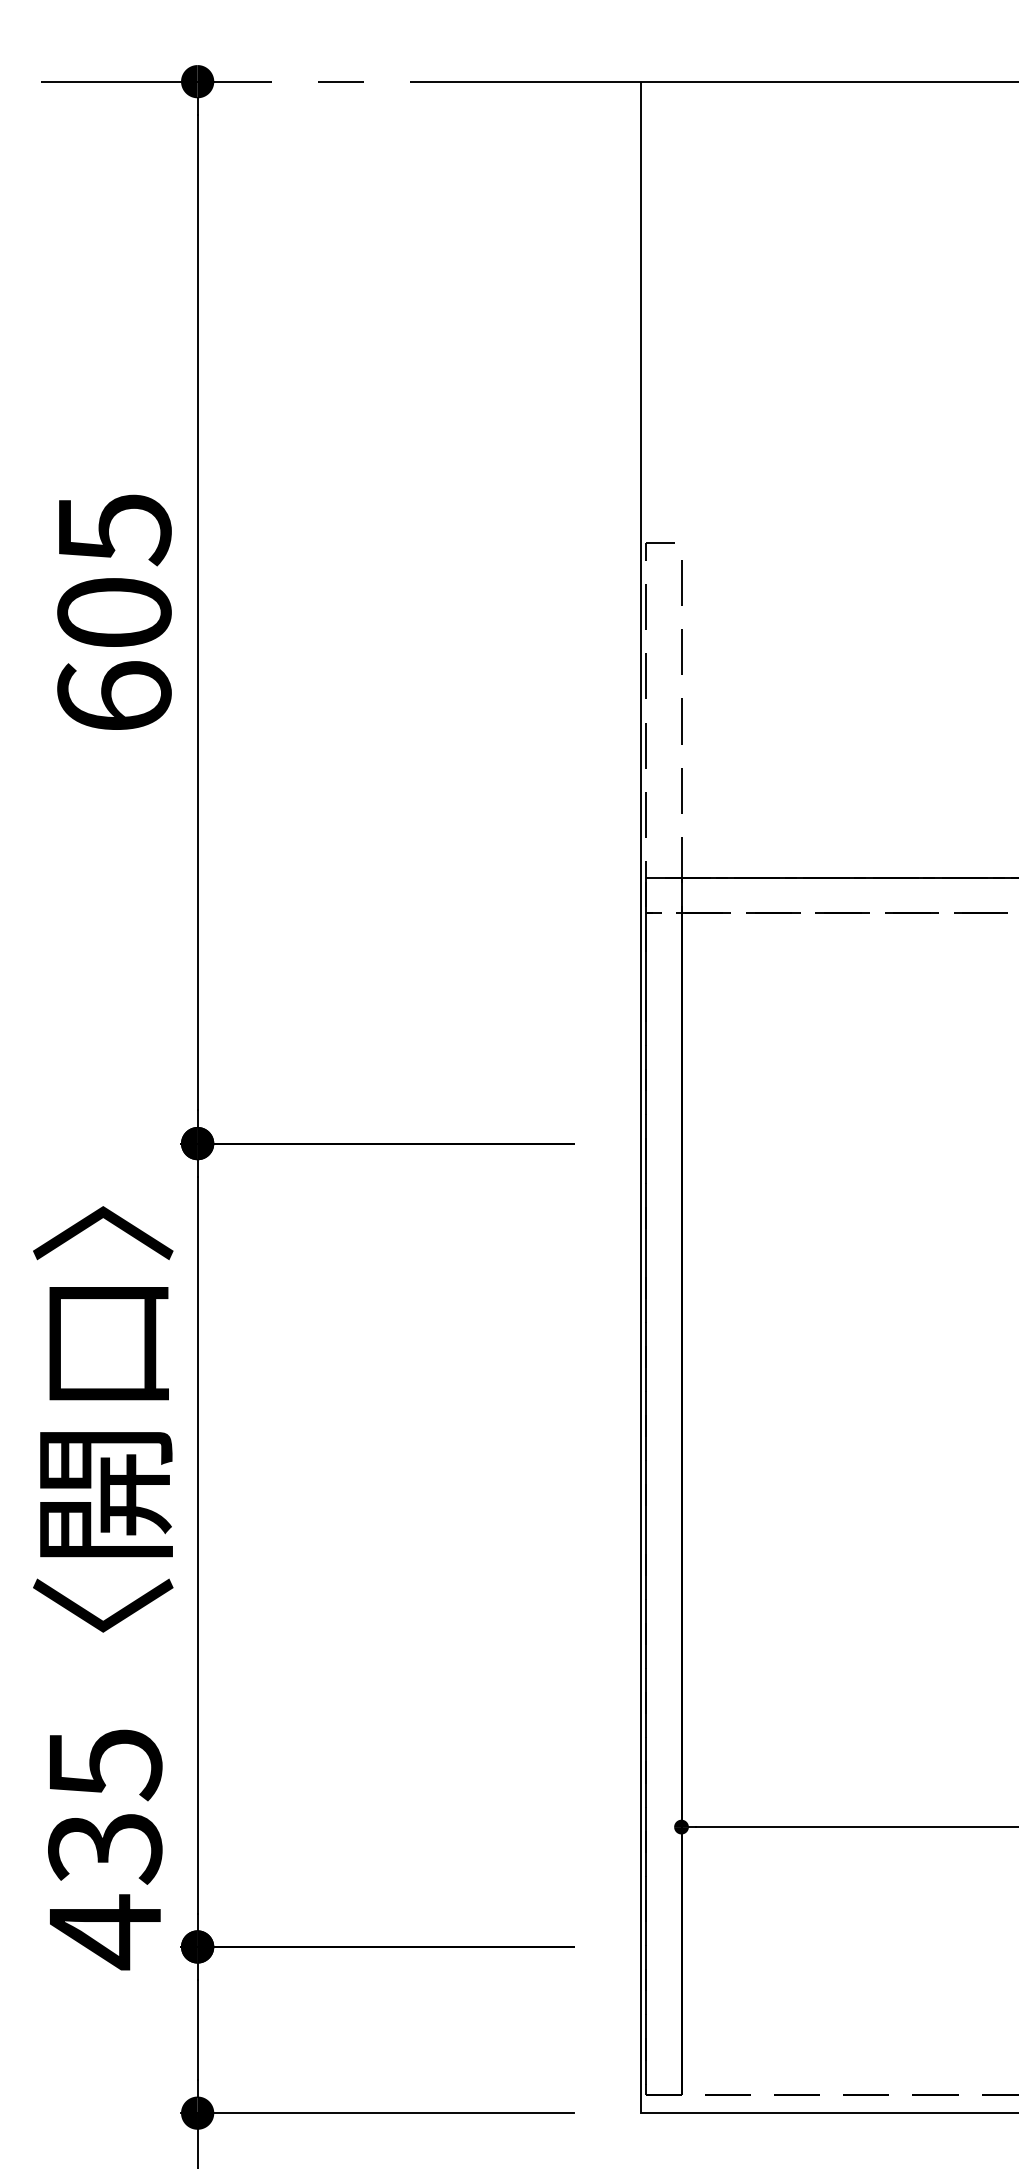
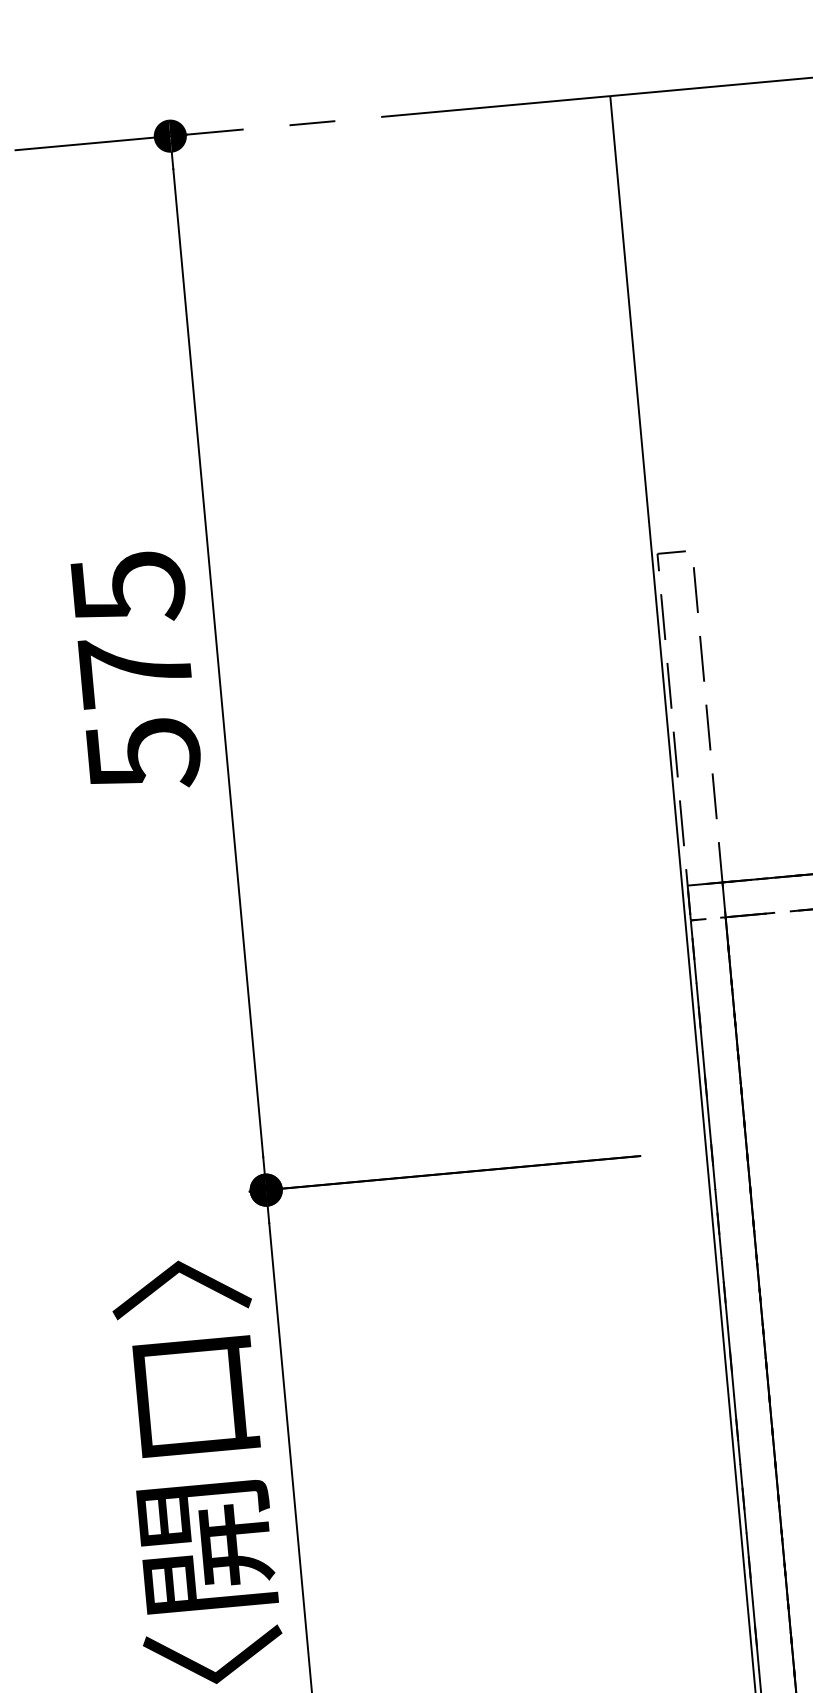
text: (114, 655) -> (139, 713), 605 -> 575

